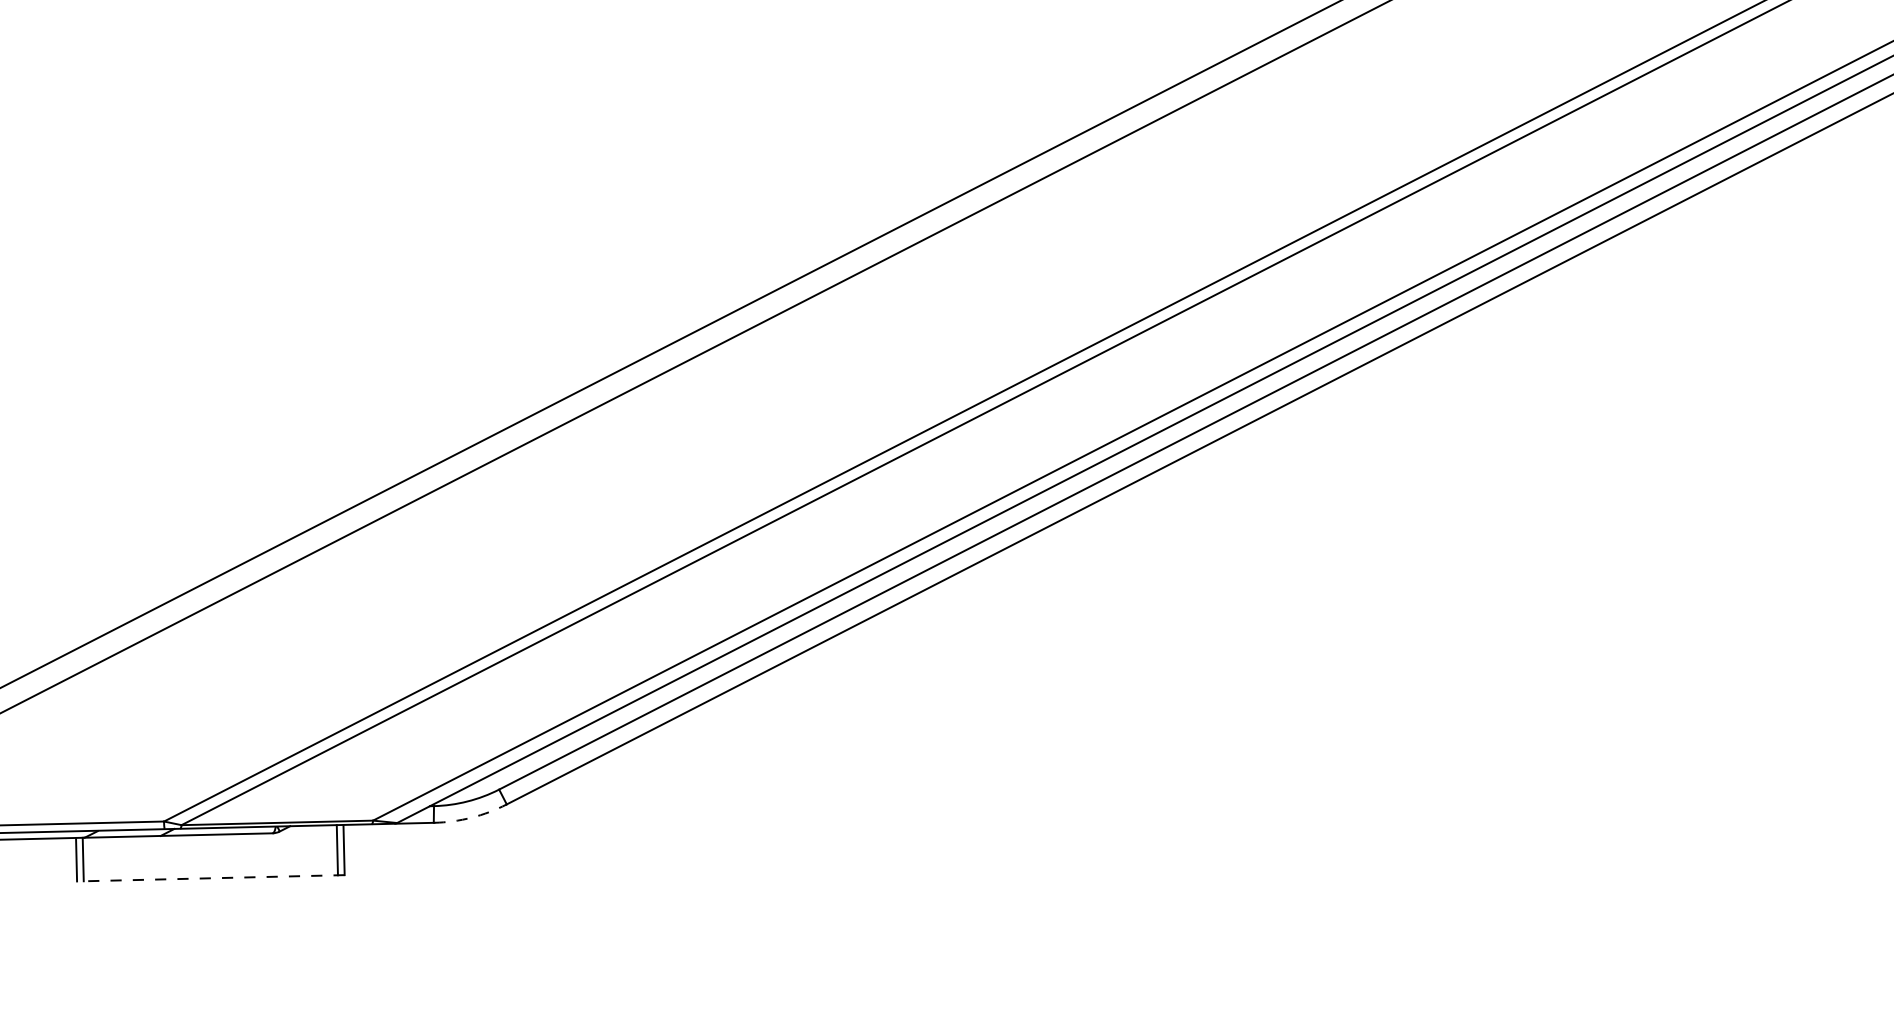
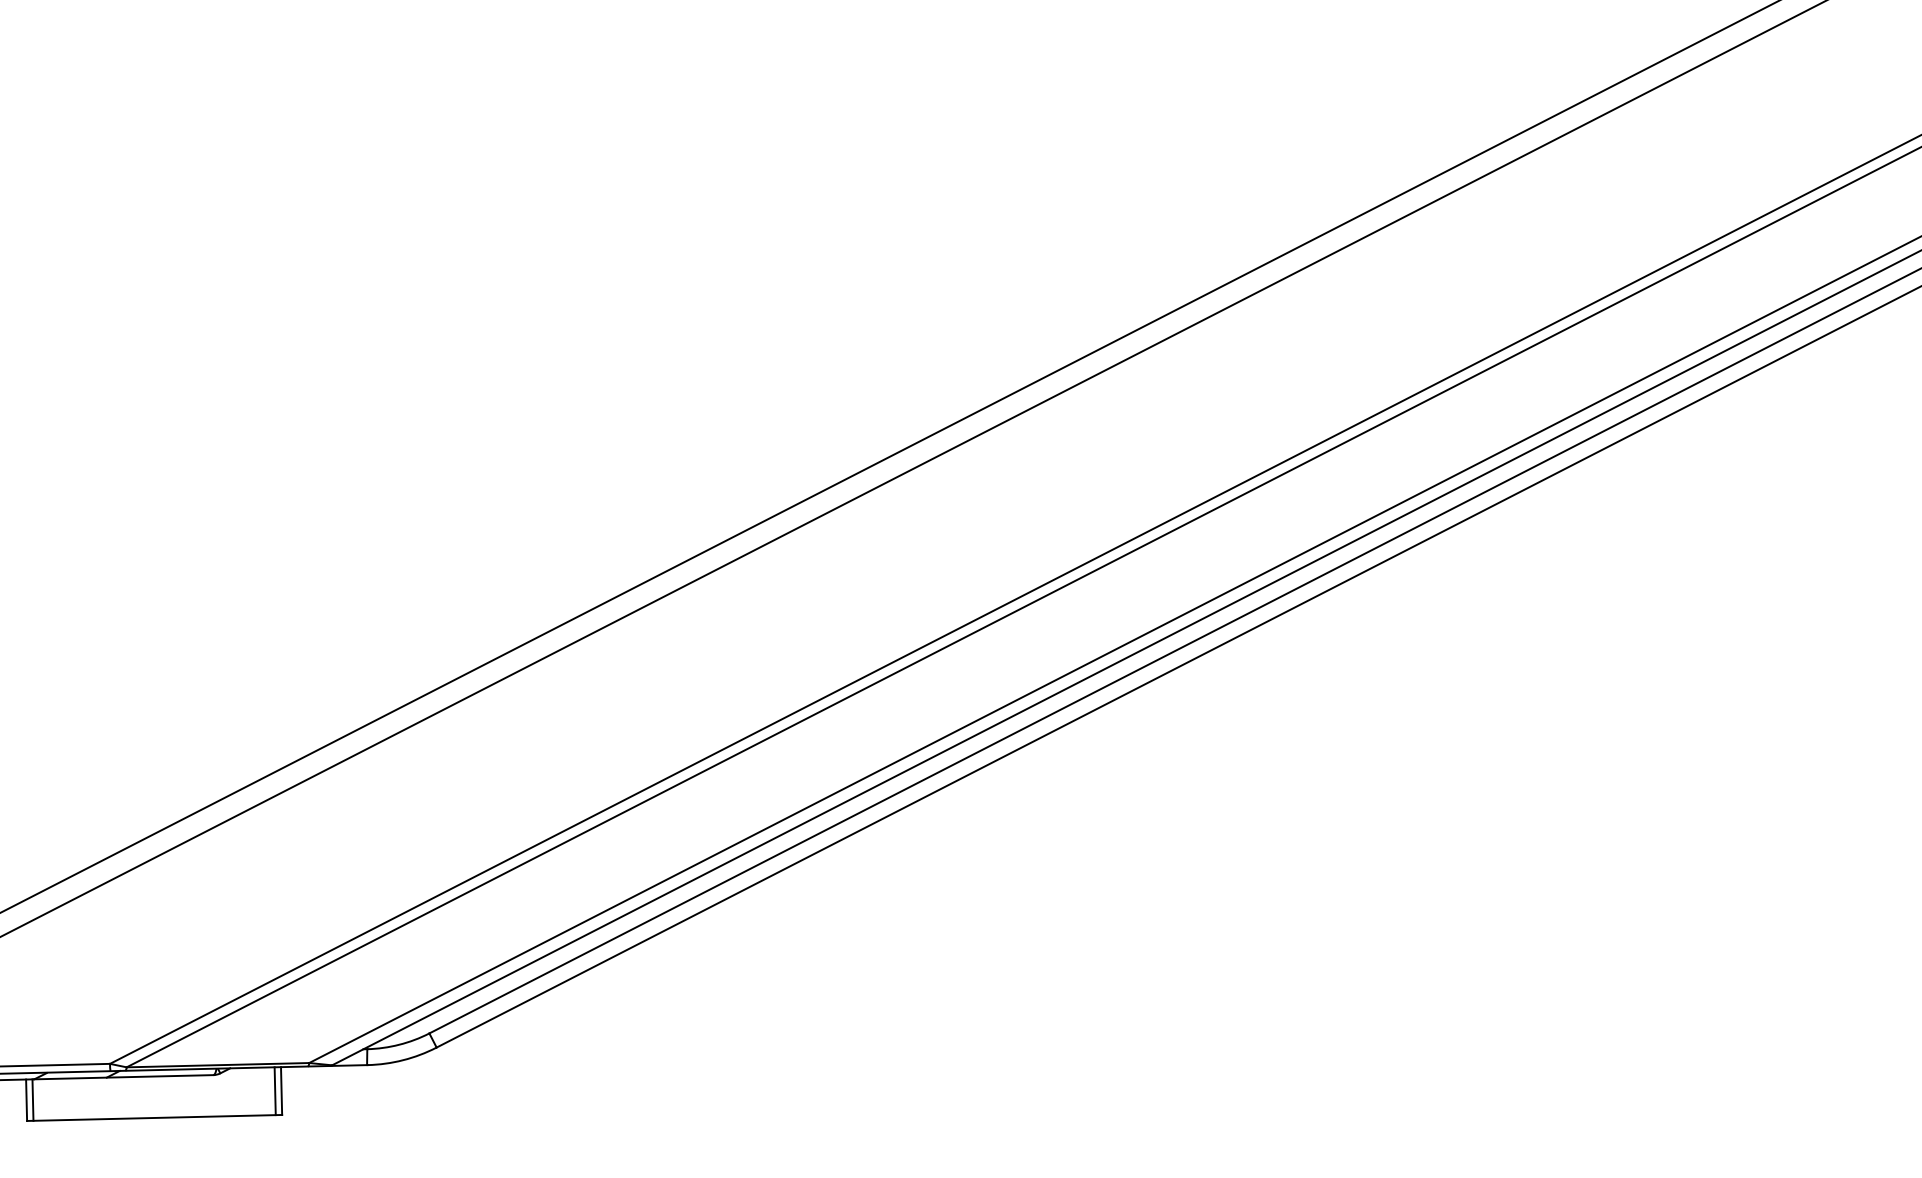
arc: (471, 817) -> (403, 1060), dashed -> solid
line: (210, 877) -> (154, 1117), dashed -> solid

